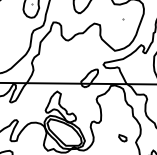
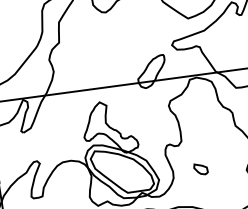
part: (122, 138) -> (200, 169), moved

